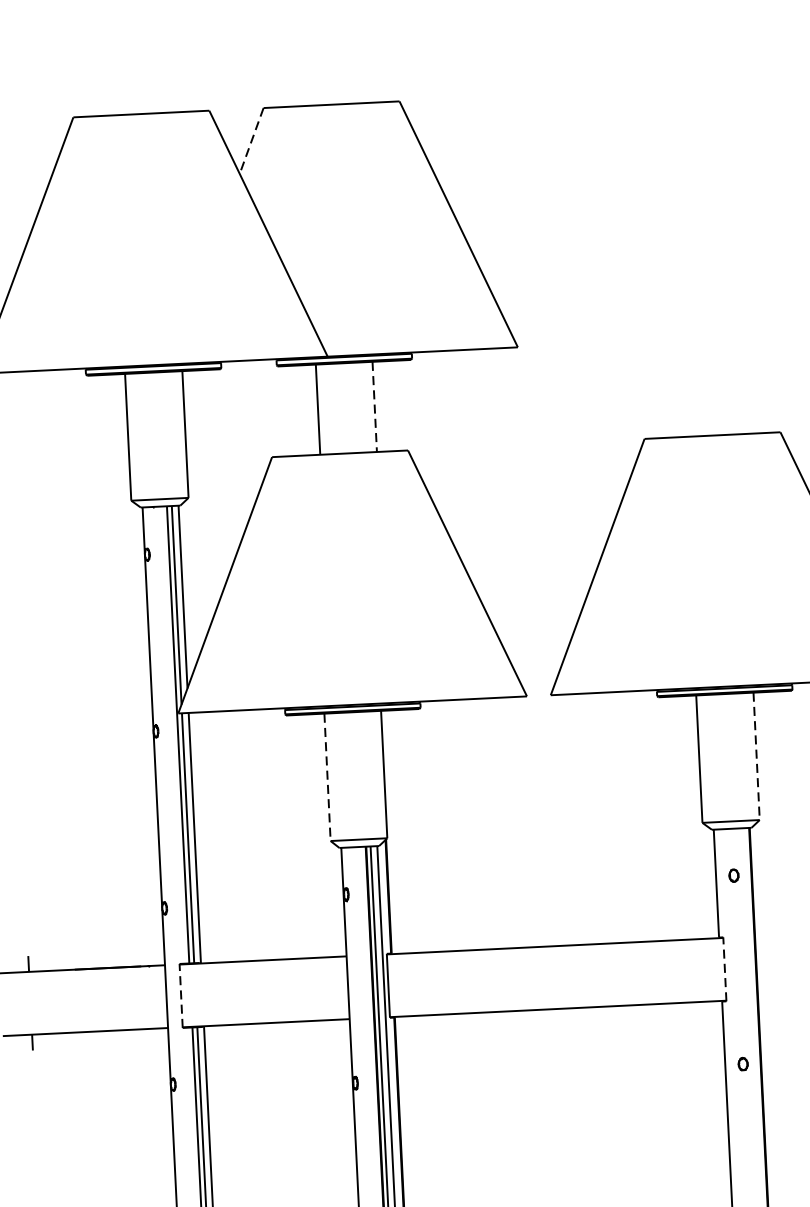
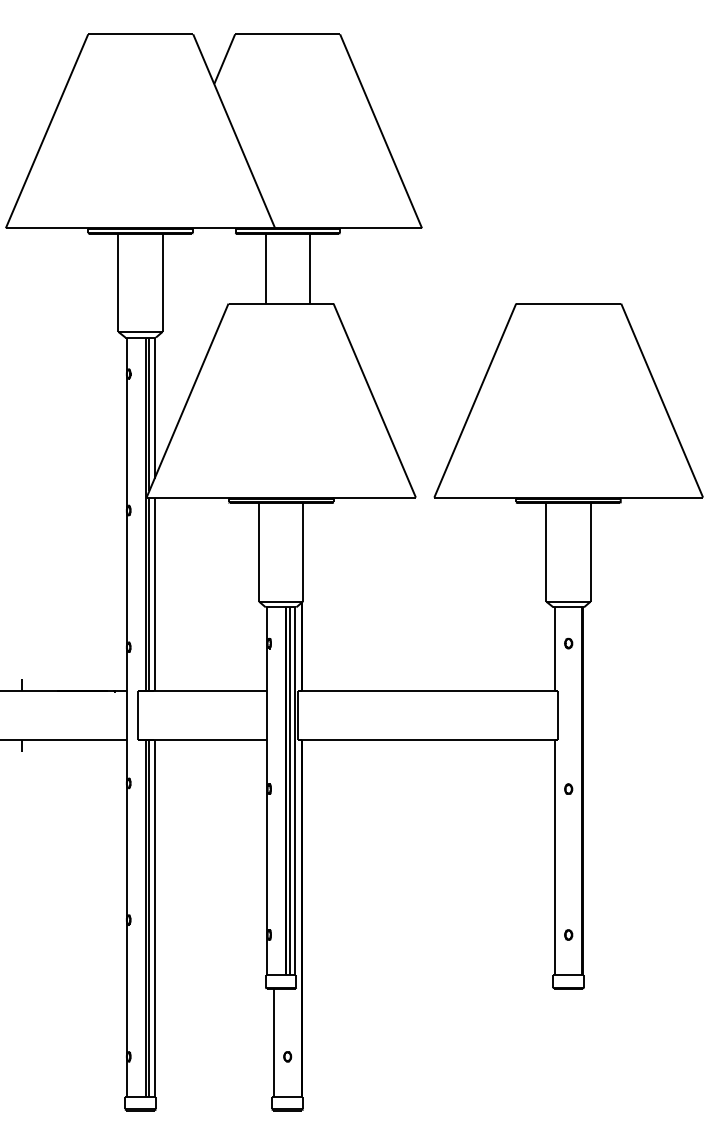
line: (251, 141) -> (224, 59), dashed -> solid
line: (374, 406) -> (309, 268), dashed -> solid
line: (756, 756) -> (590, 552), dashed -> solid
line: (328, 778) -> (259, 553), dashed -> solid
line: (725, 969) -> (558, 715), dashed -> solid
line: (181, 996) -> (138, 715), dashed -> solid

